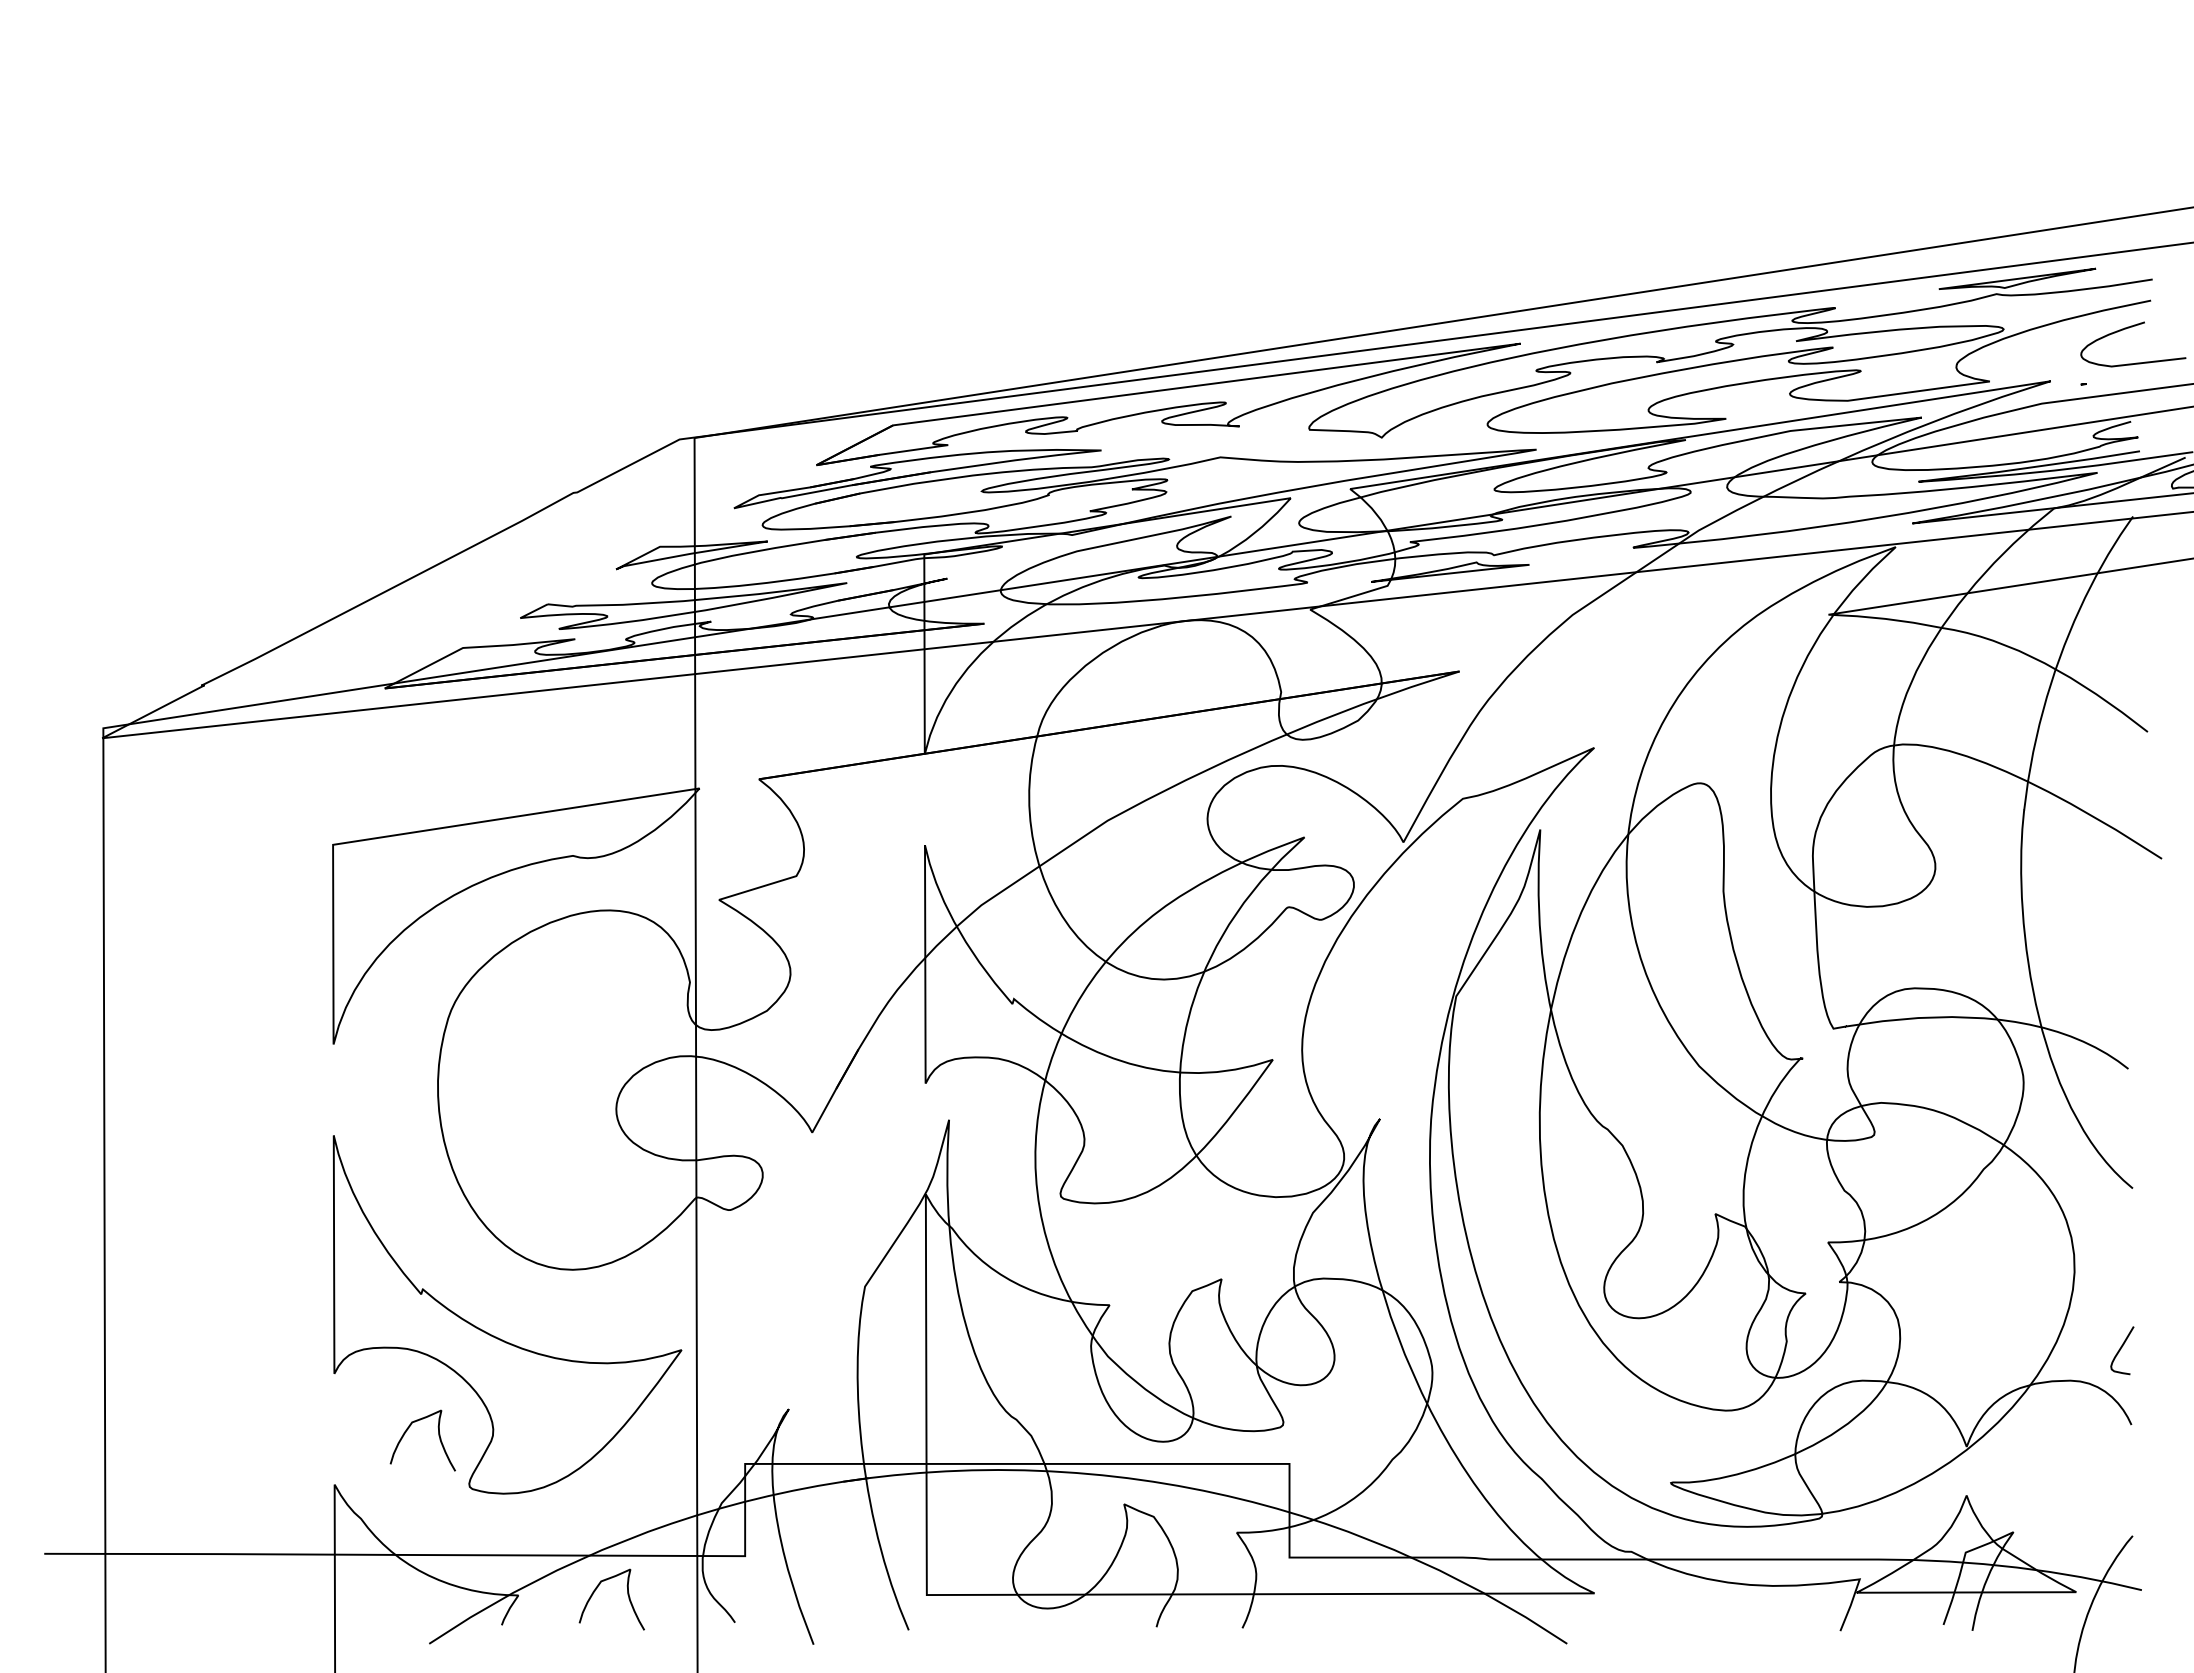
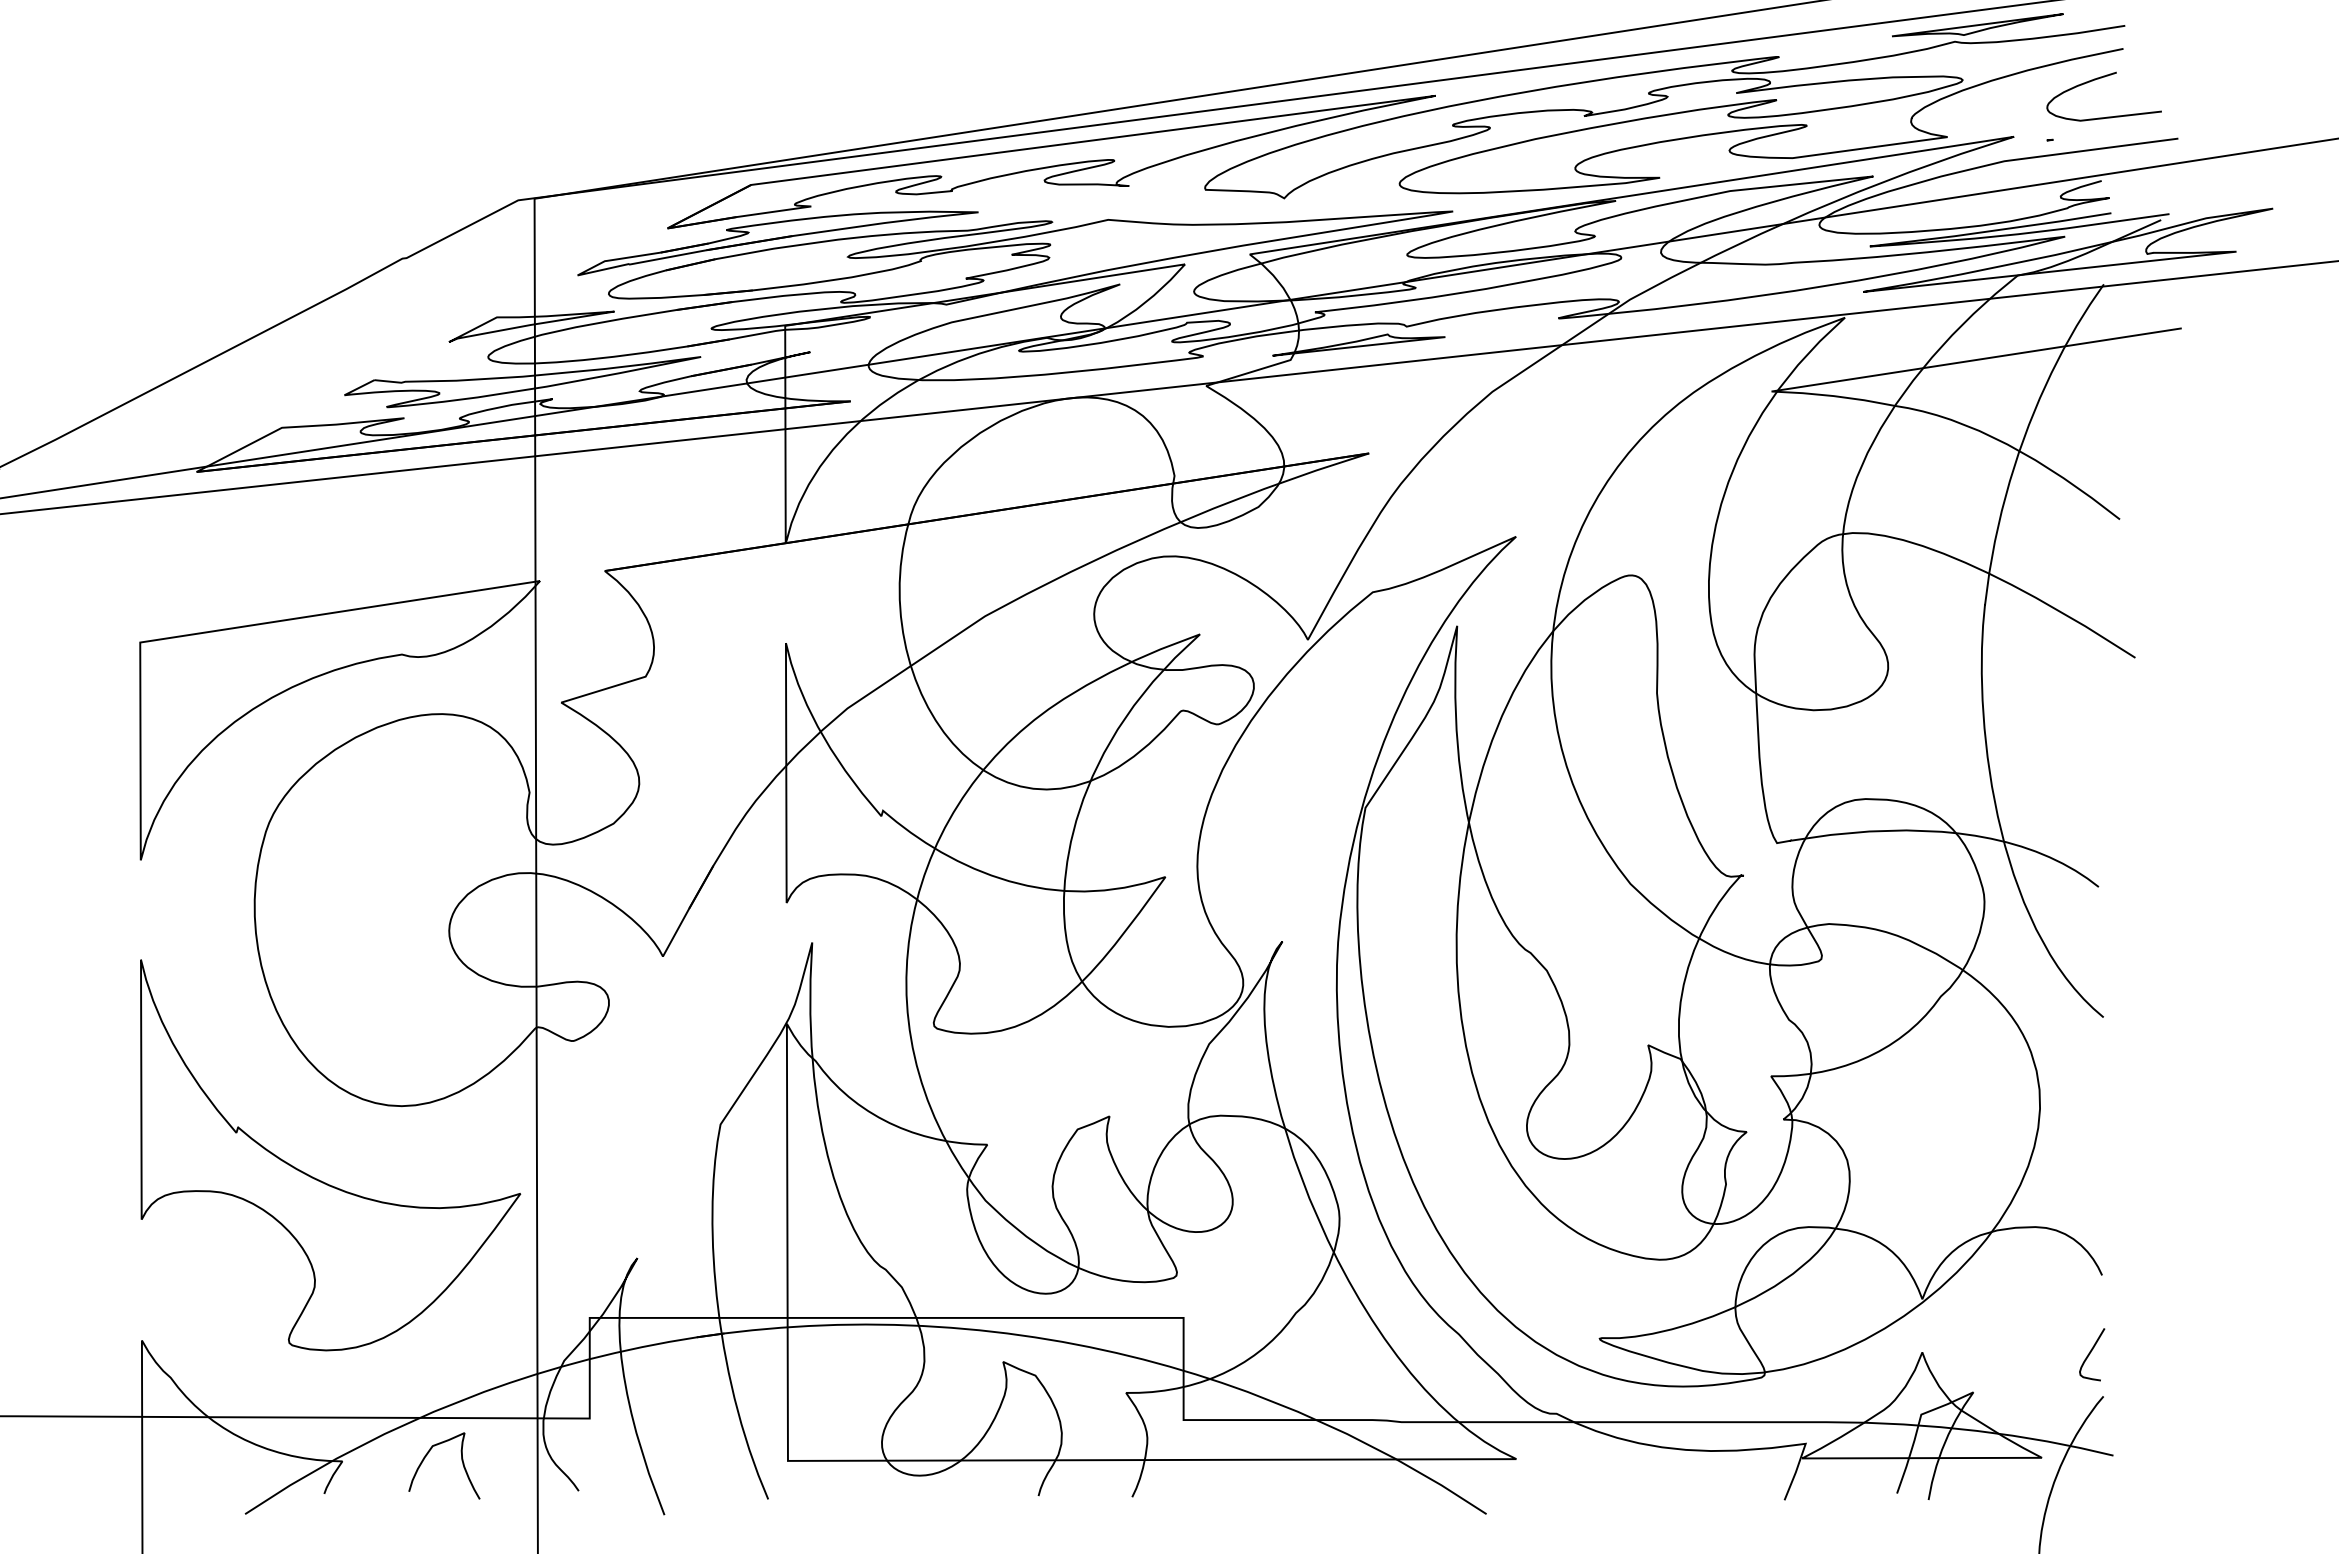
curve: (2121, 1349) -> (2091, 1353), moved
curve: (438, 1436) -> (255, 1287), removed

